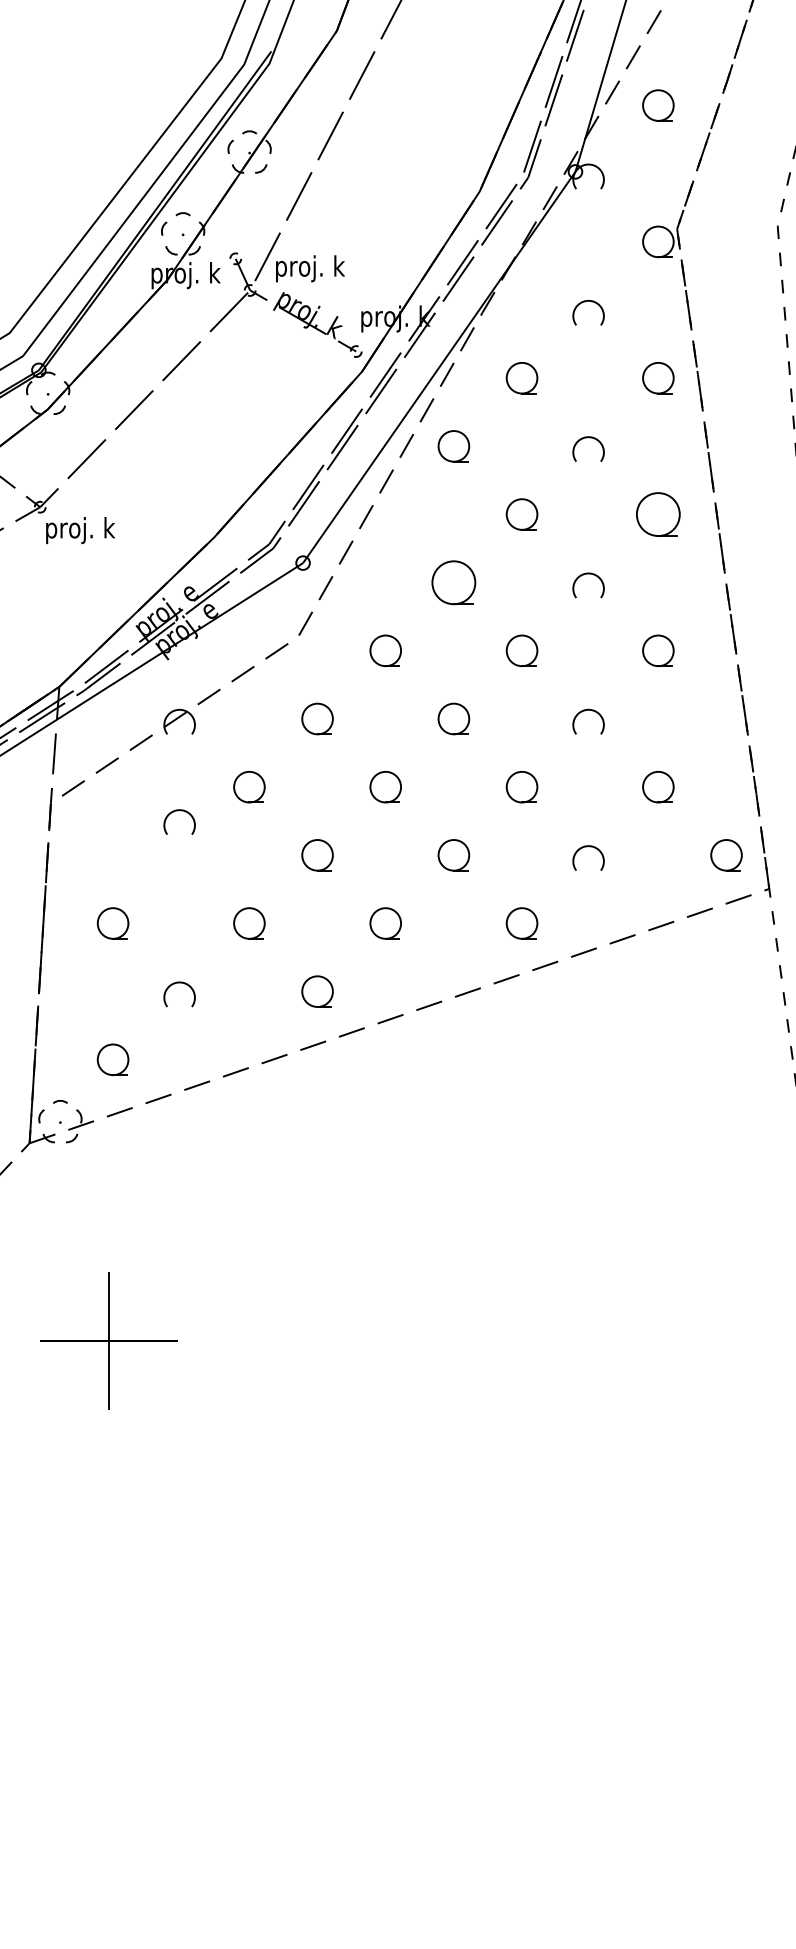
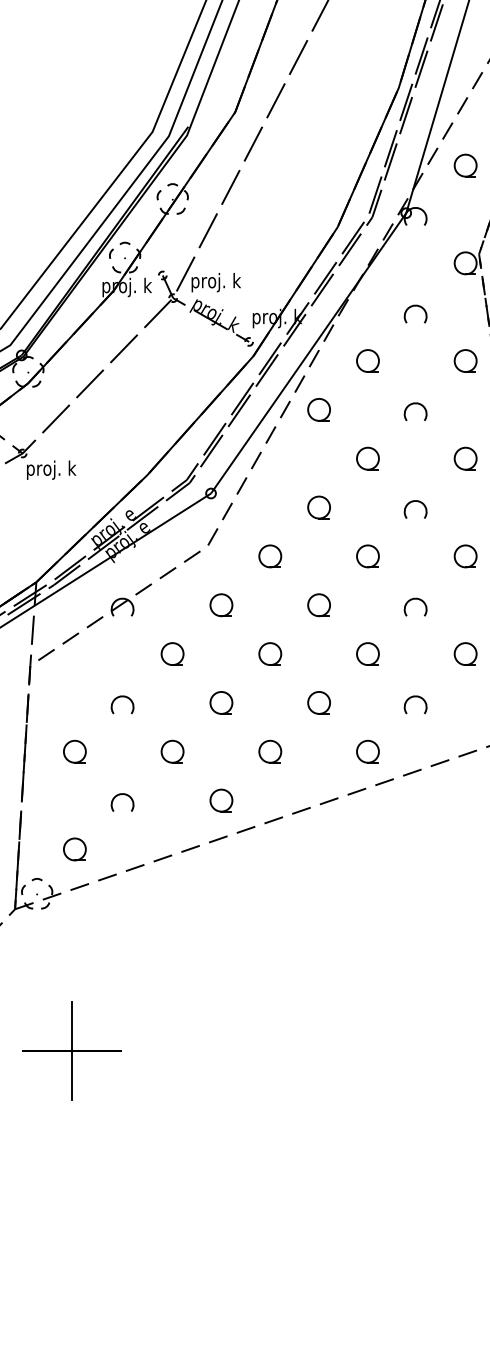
part: (658, 514) -> (465, 458), size x0.71
part: (453, 582) -> (318, 507), size x0.71
part: (179, 811) -> (122, 697), moved

